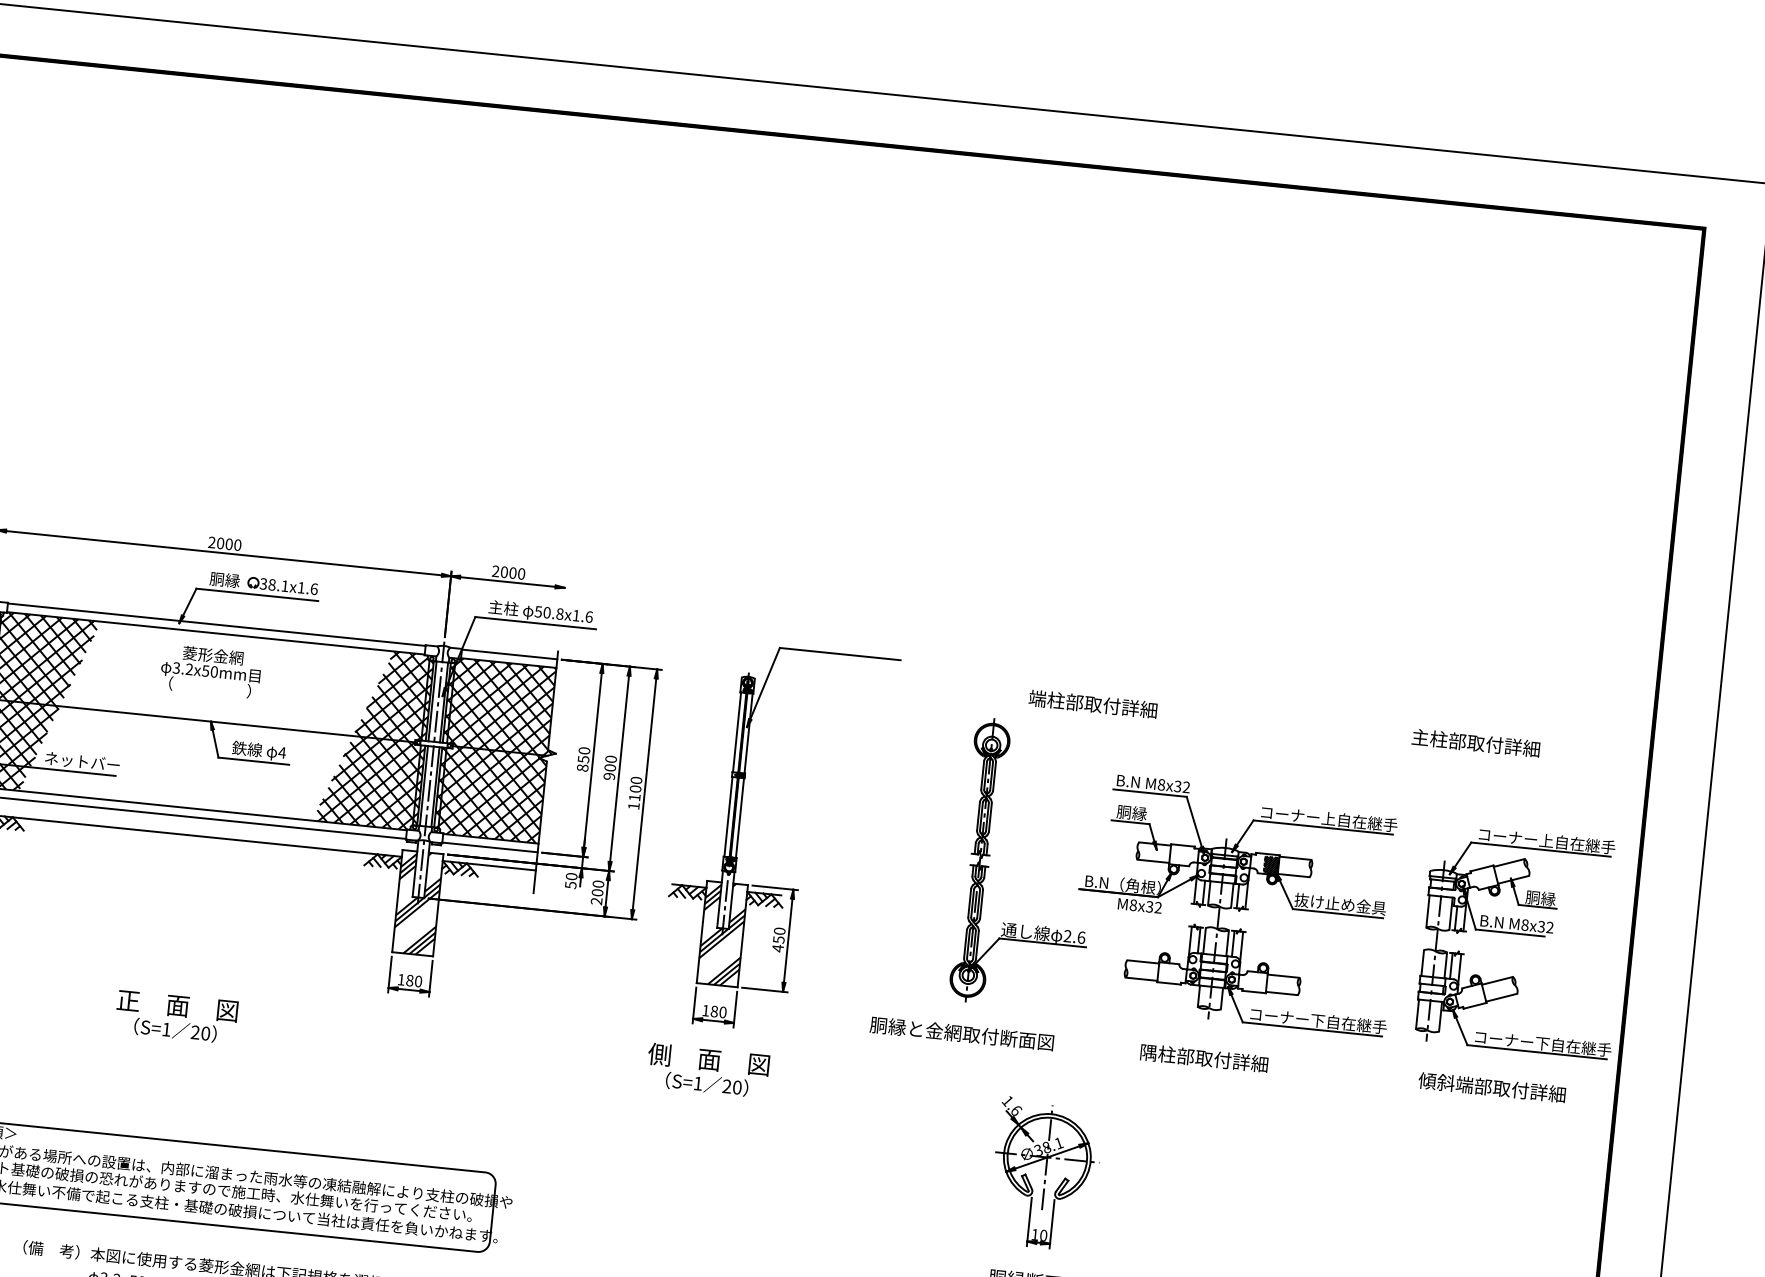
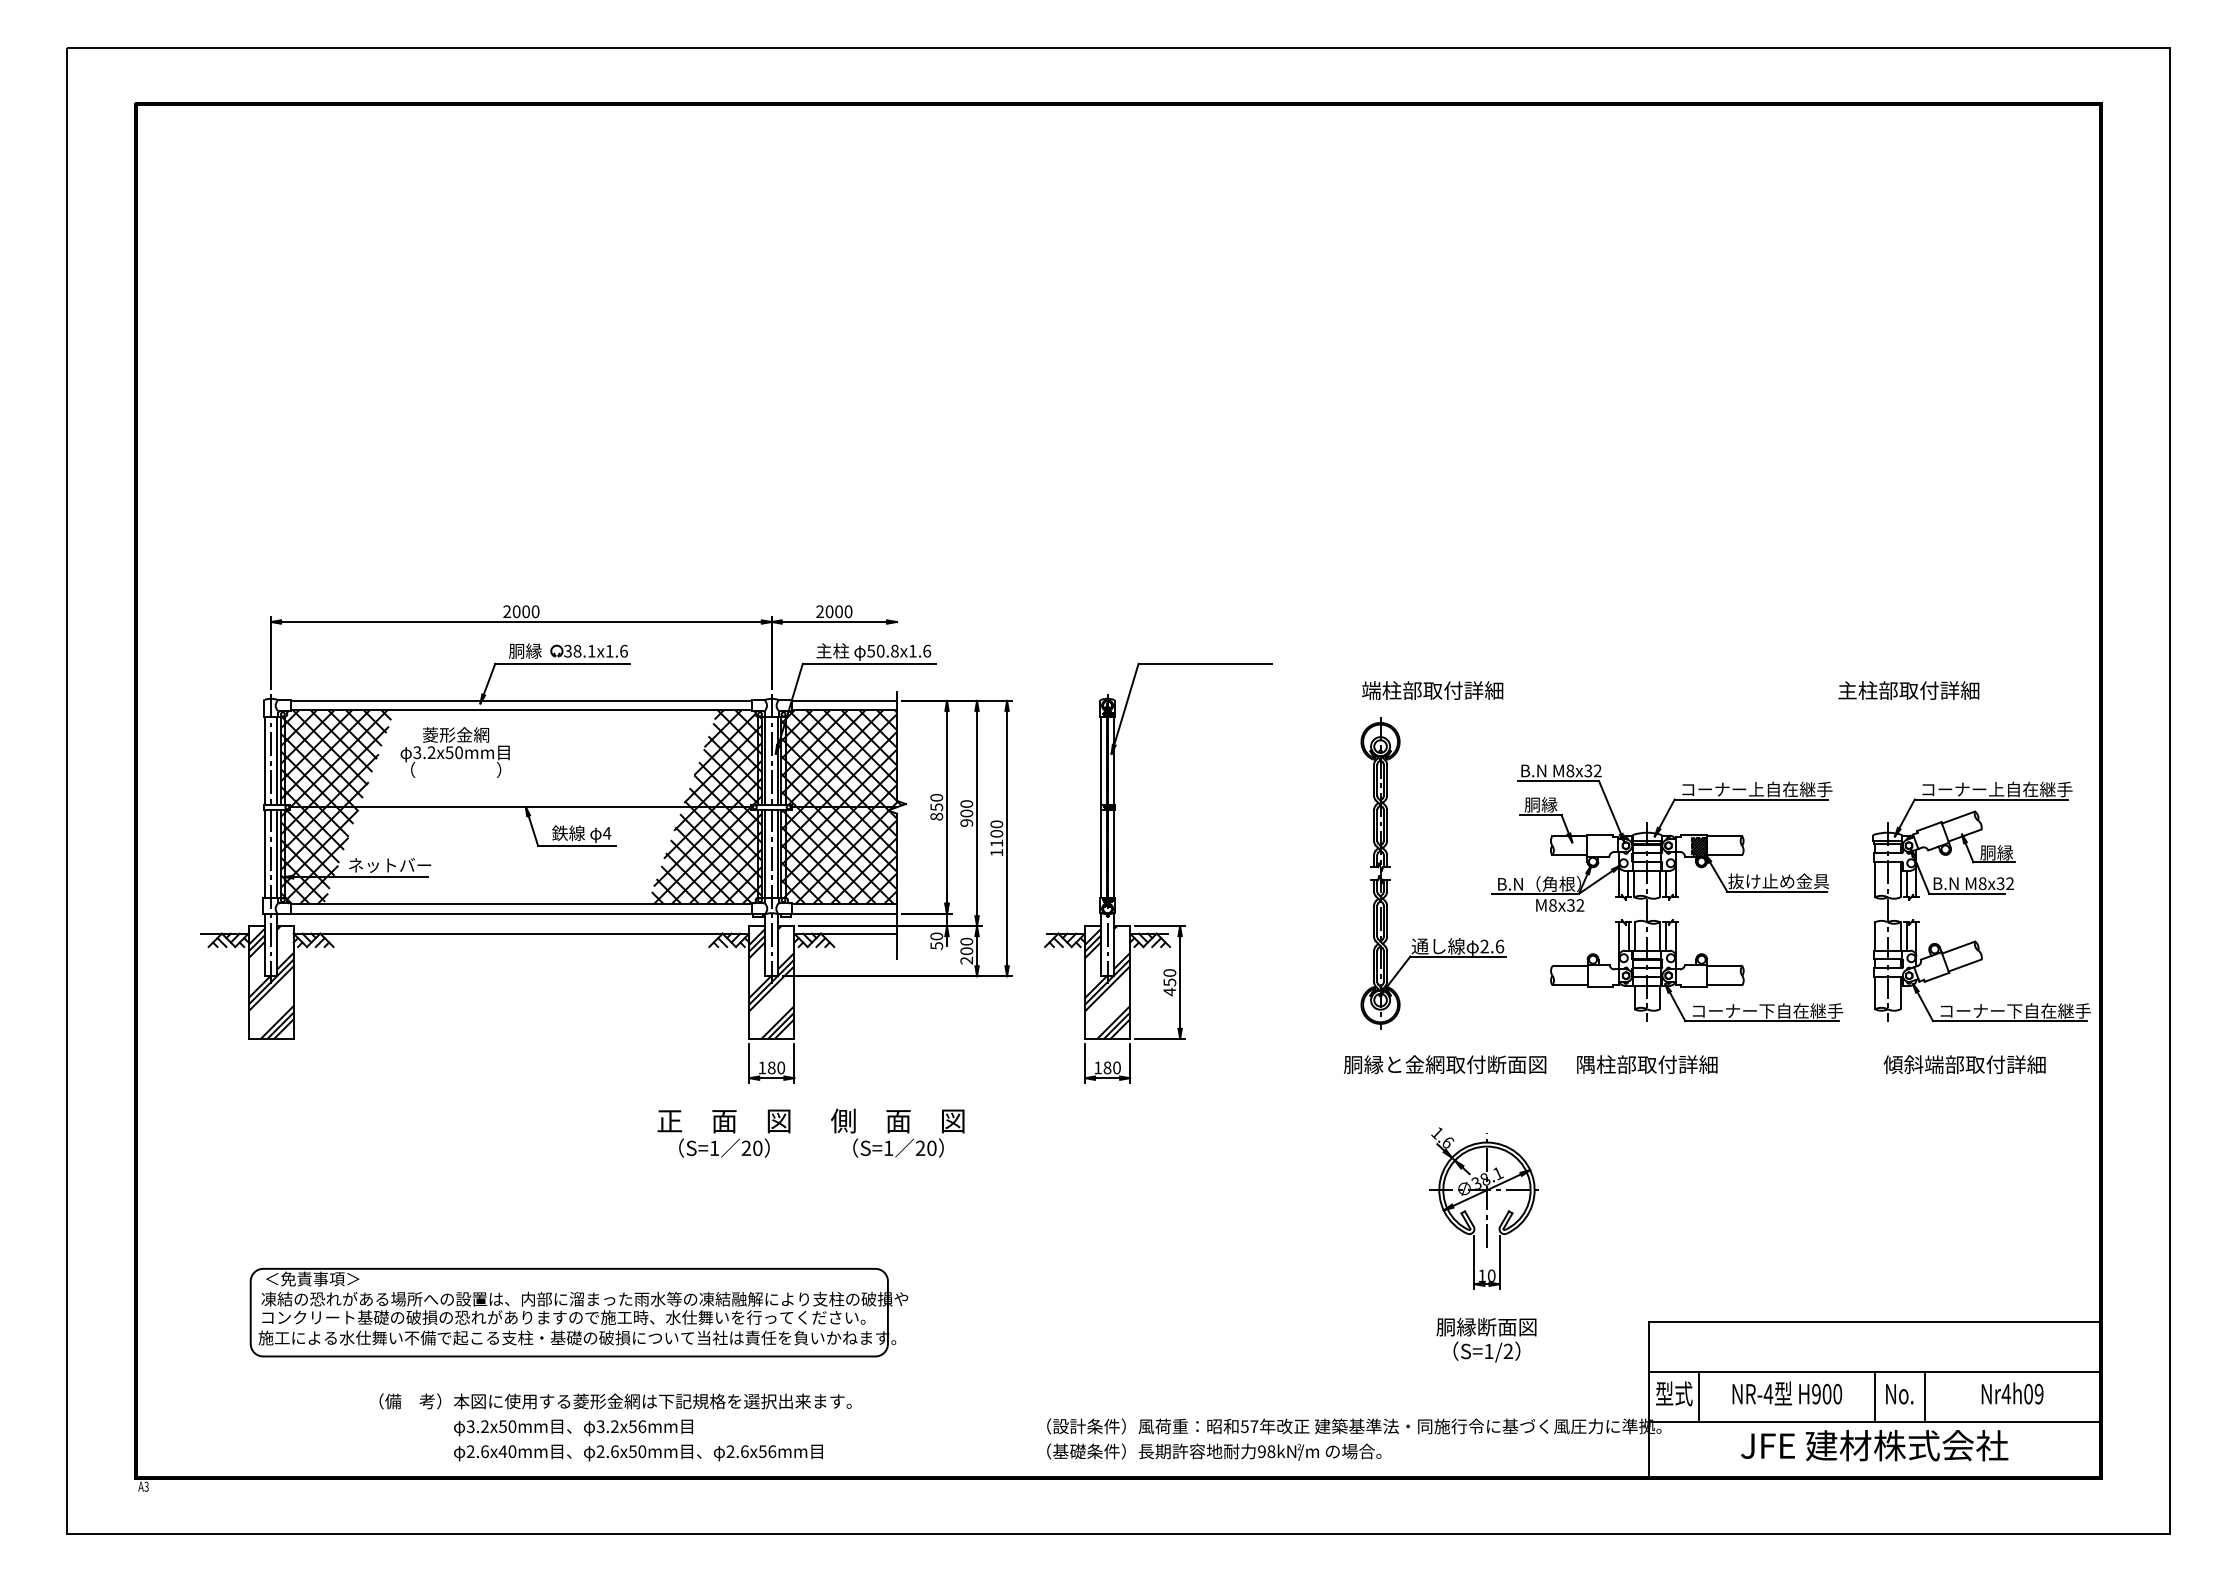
text: (210, 671) -> (454, 752), moved
text: (1092, 704) -> (1432, 690), moved
text: (176, 1016) -> (723, 1133), moved
text: (962, 1033) -> (1445, 1064), moved
text: (707, 1070) -> (897, 1132), moved

